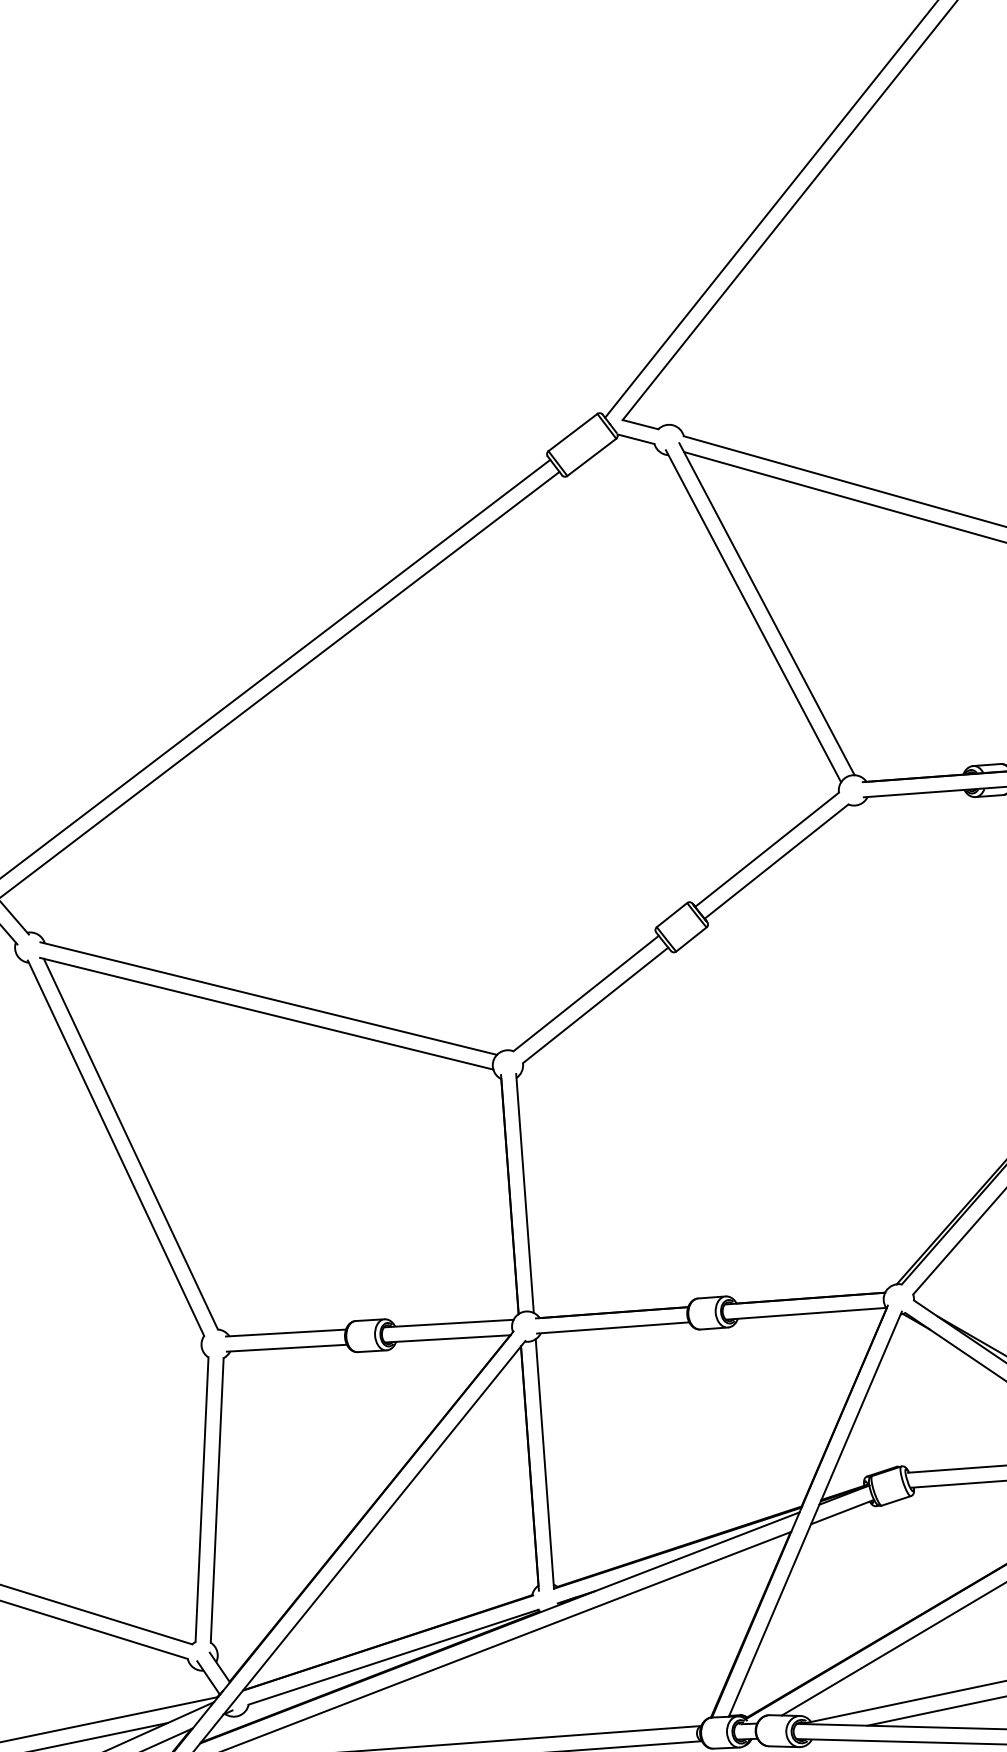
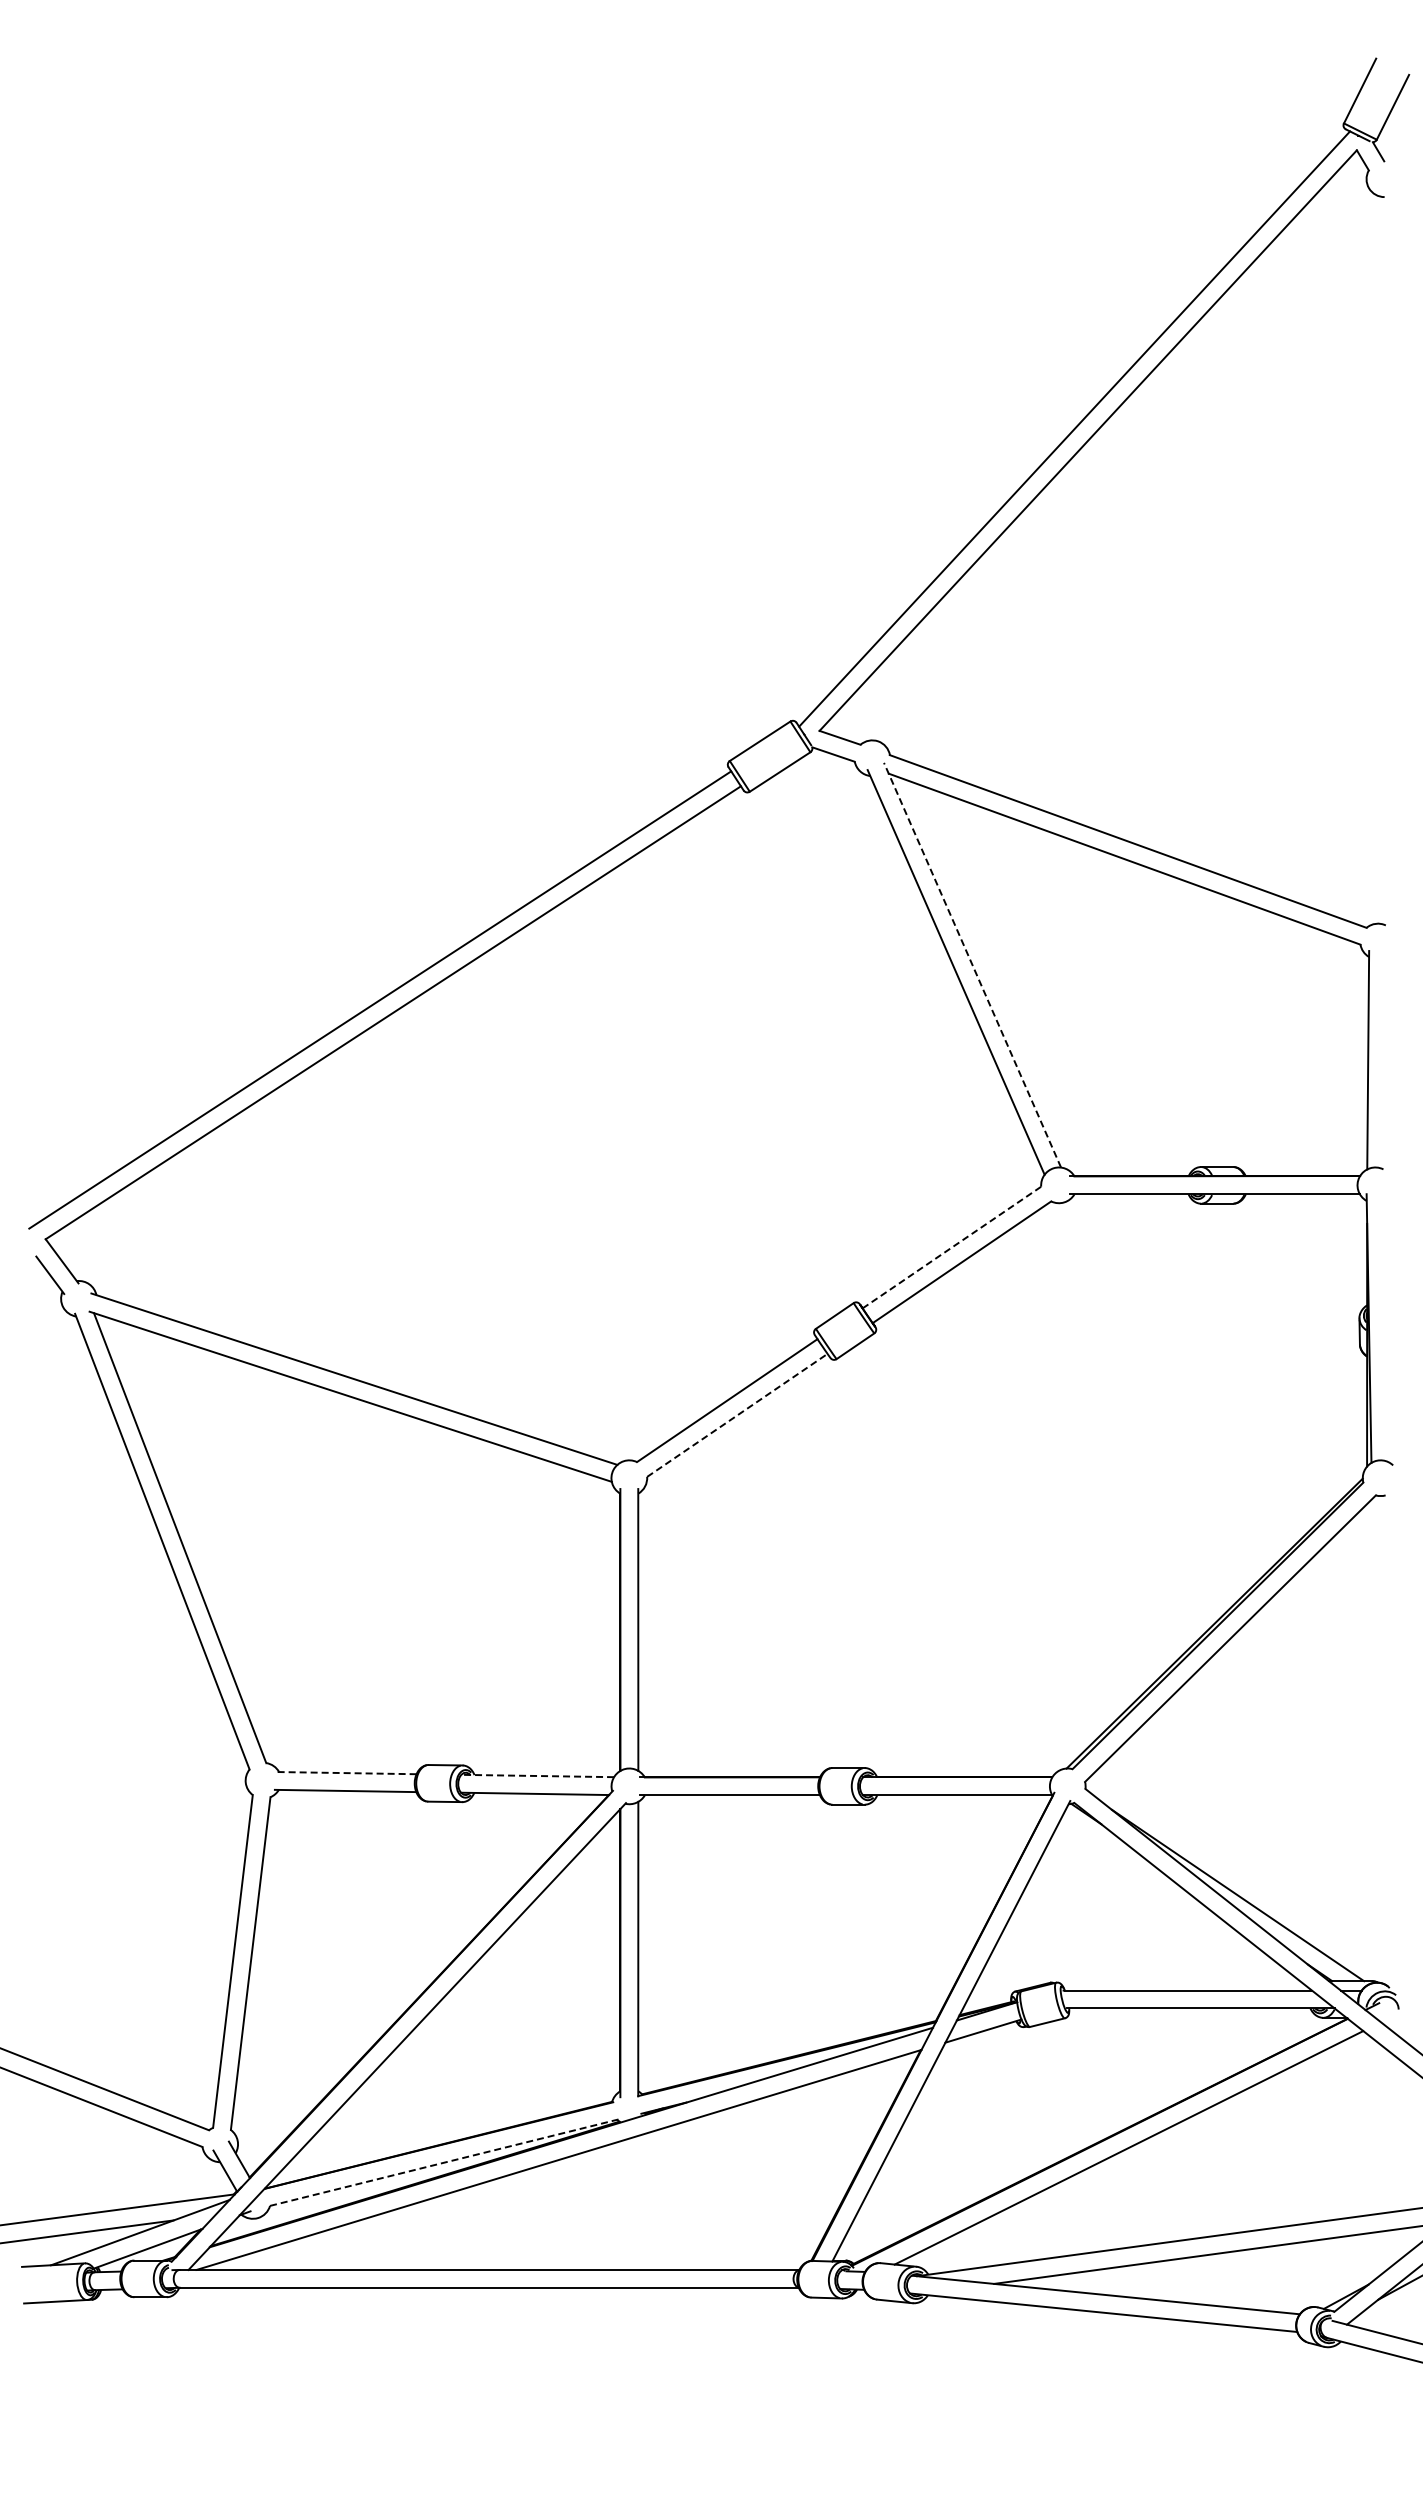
line: (766, 609) -> (972, 965), solid -> dashed
line: (767, 849) -> (952, 1247), solid -> dashed
line: (595, 1005) -> (737, 1415), solid -> dashed
line: (448, 1323) -> (537, 1776), solid -> dashed
line: (285, 1333) -> (345, 1773), solid -> dashed
line: (393, 1657) -> (444, 2162), solid -> dashed

